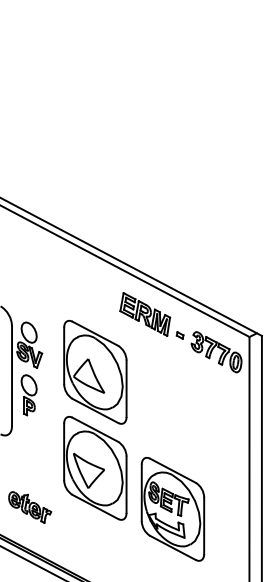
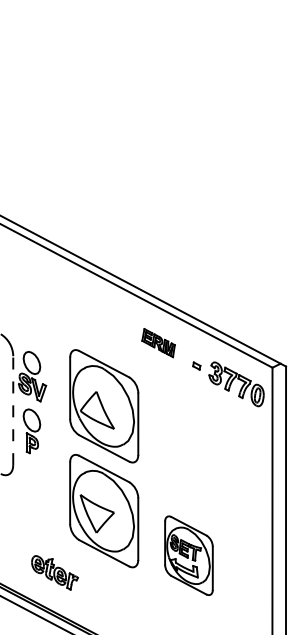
part: (145, 313) -> (158, 342), size x0.6
line: (12, 376) -> (13, 410), solid -> dashed
part: (29, 507) -> (54, 572), moved
part: (172, 509) -> (188, 555), size x0.7

